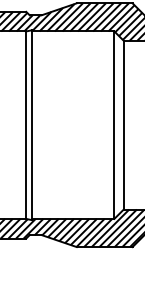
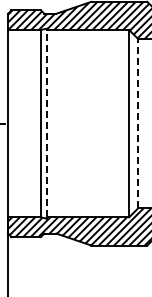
line: (31, 125) -> (46, 123), solid -> dashed
line: (123, 125) -> (138, 123), solid -> dashed

